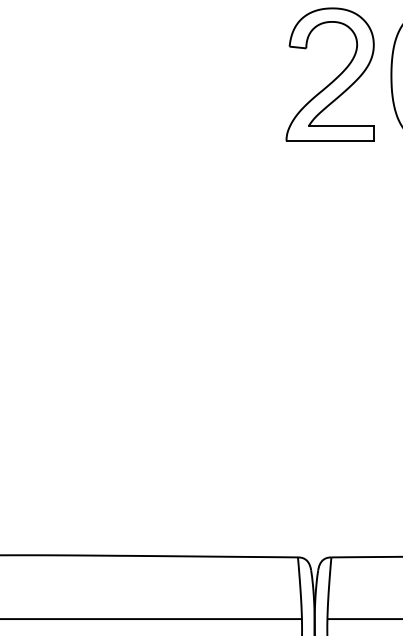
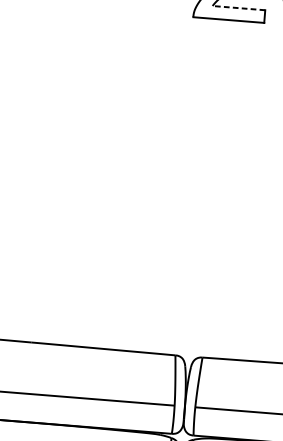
line: (341, 125) -> (238, 8), solid -> dashed

